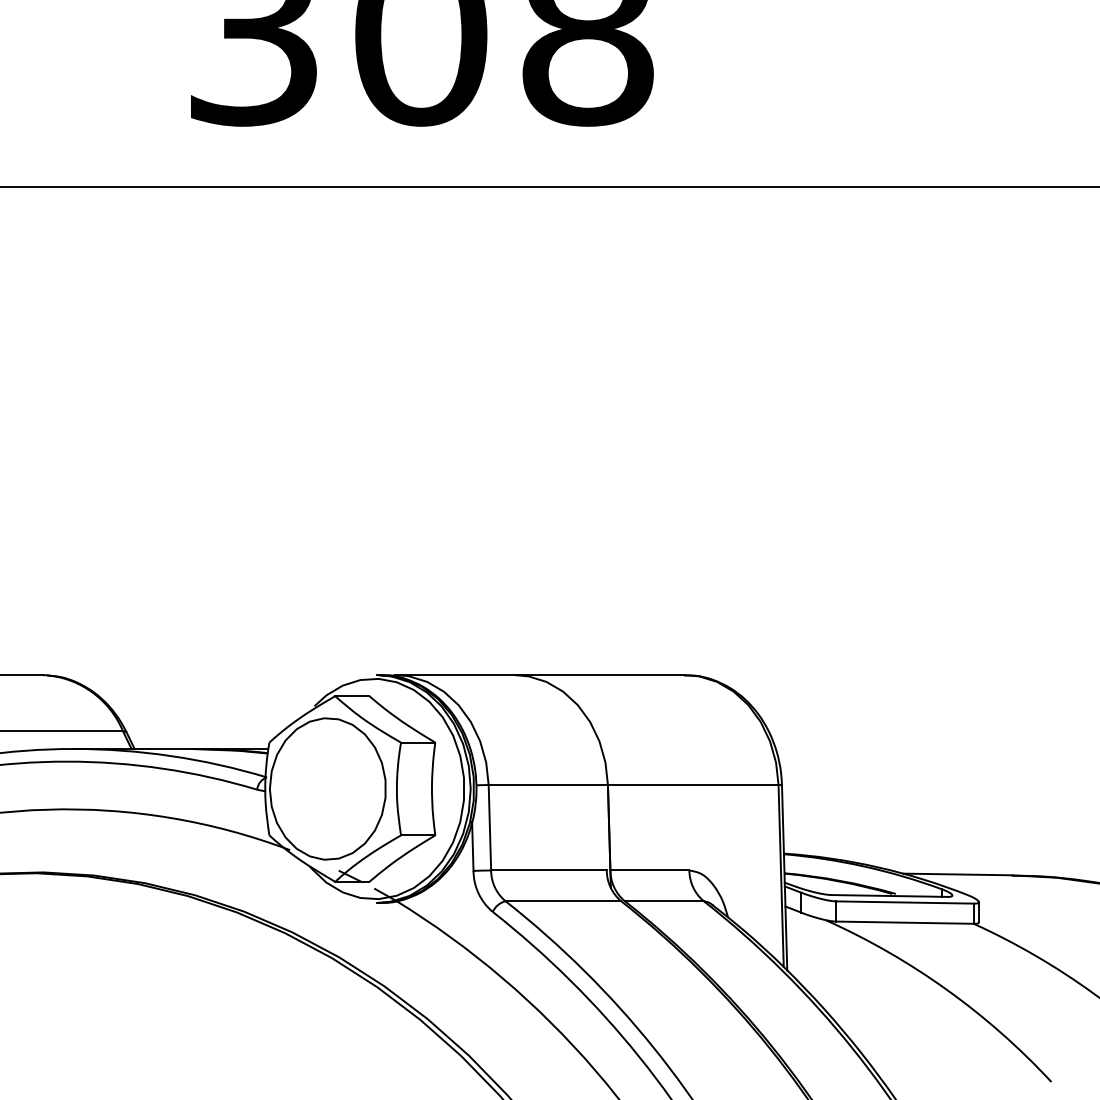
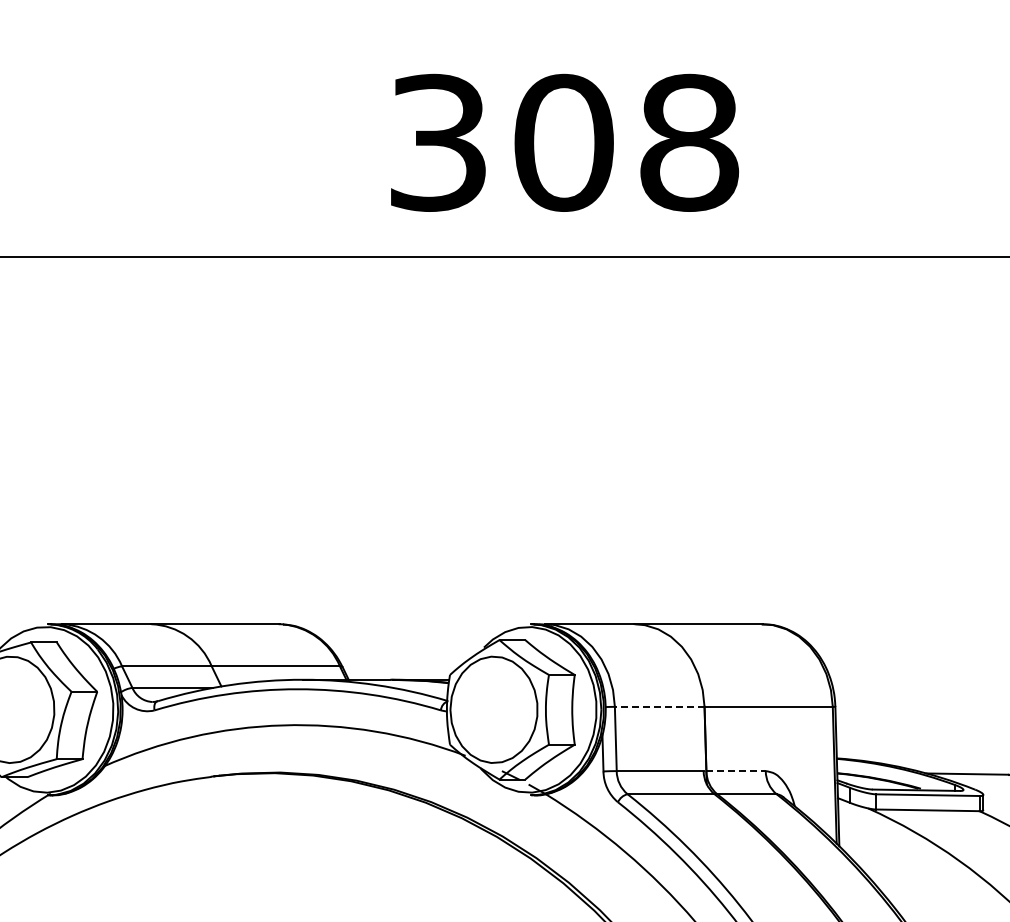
line: (548, 784) -> (659, 706), solid -> dashed
line: (650, 871) -> (736, 771), solid -> dashed

